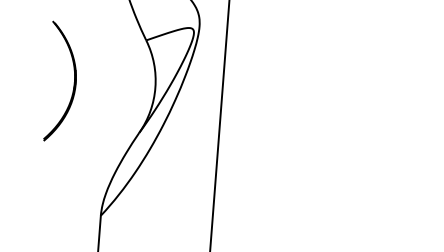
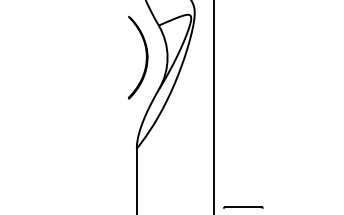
part: (73, 79) -> (145, 55), moved

